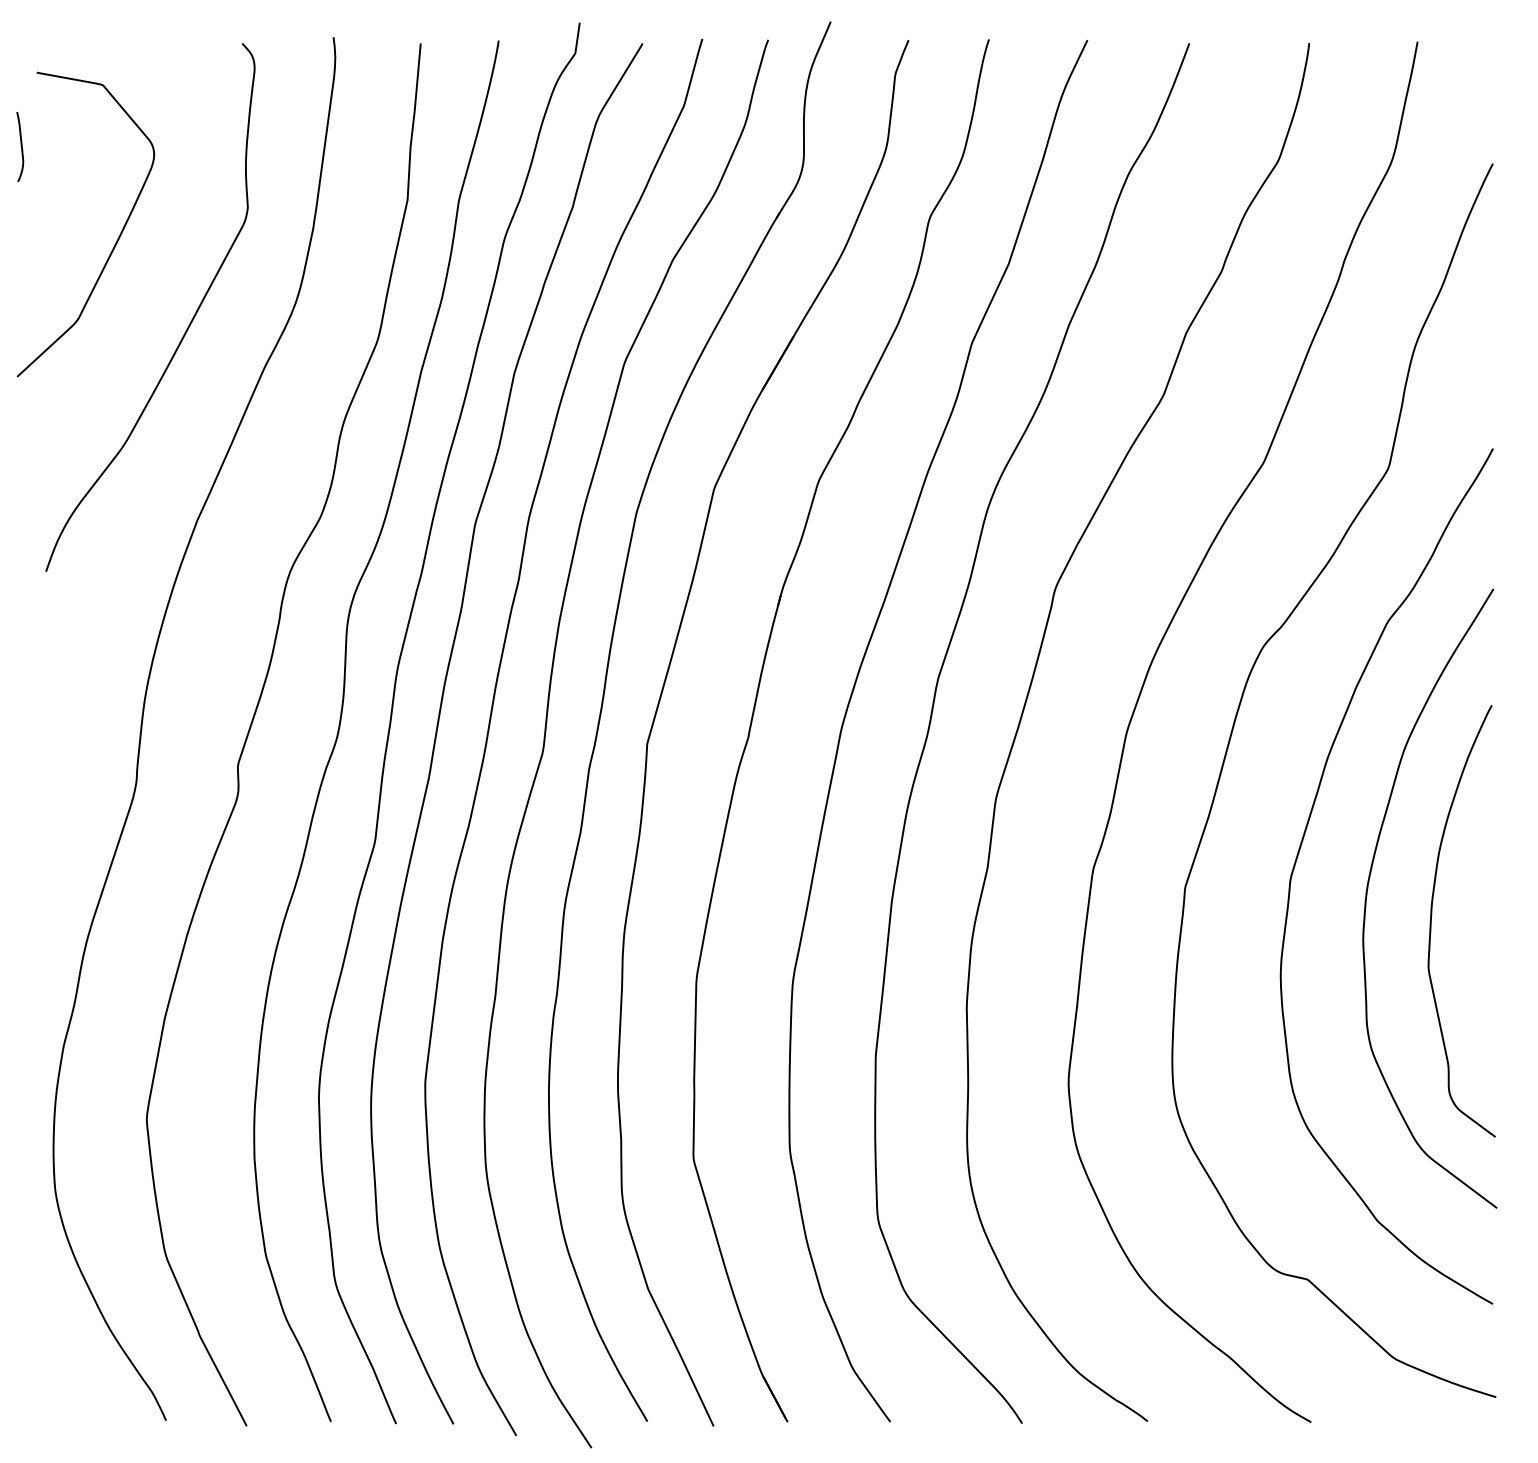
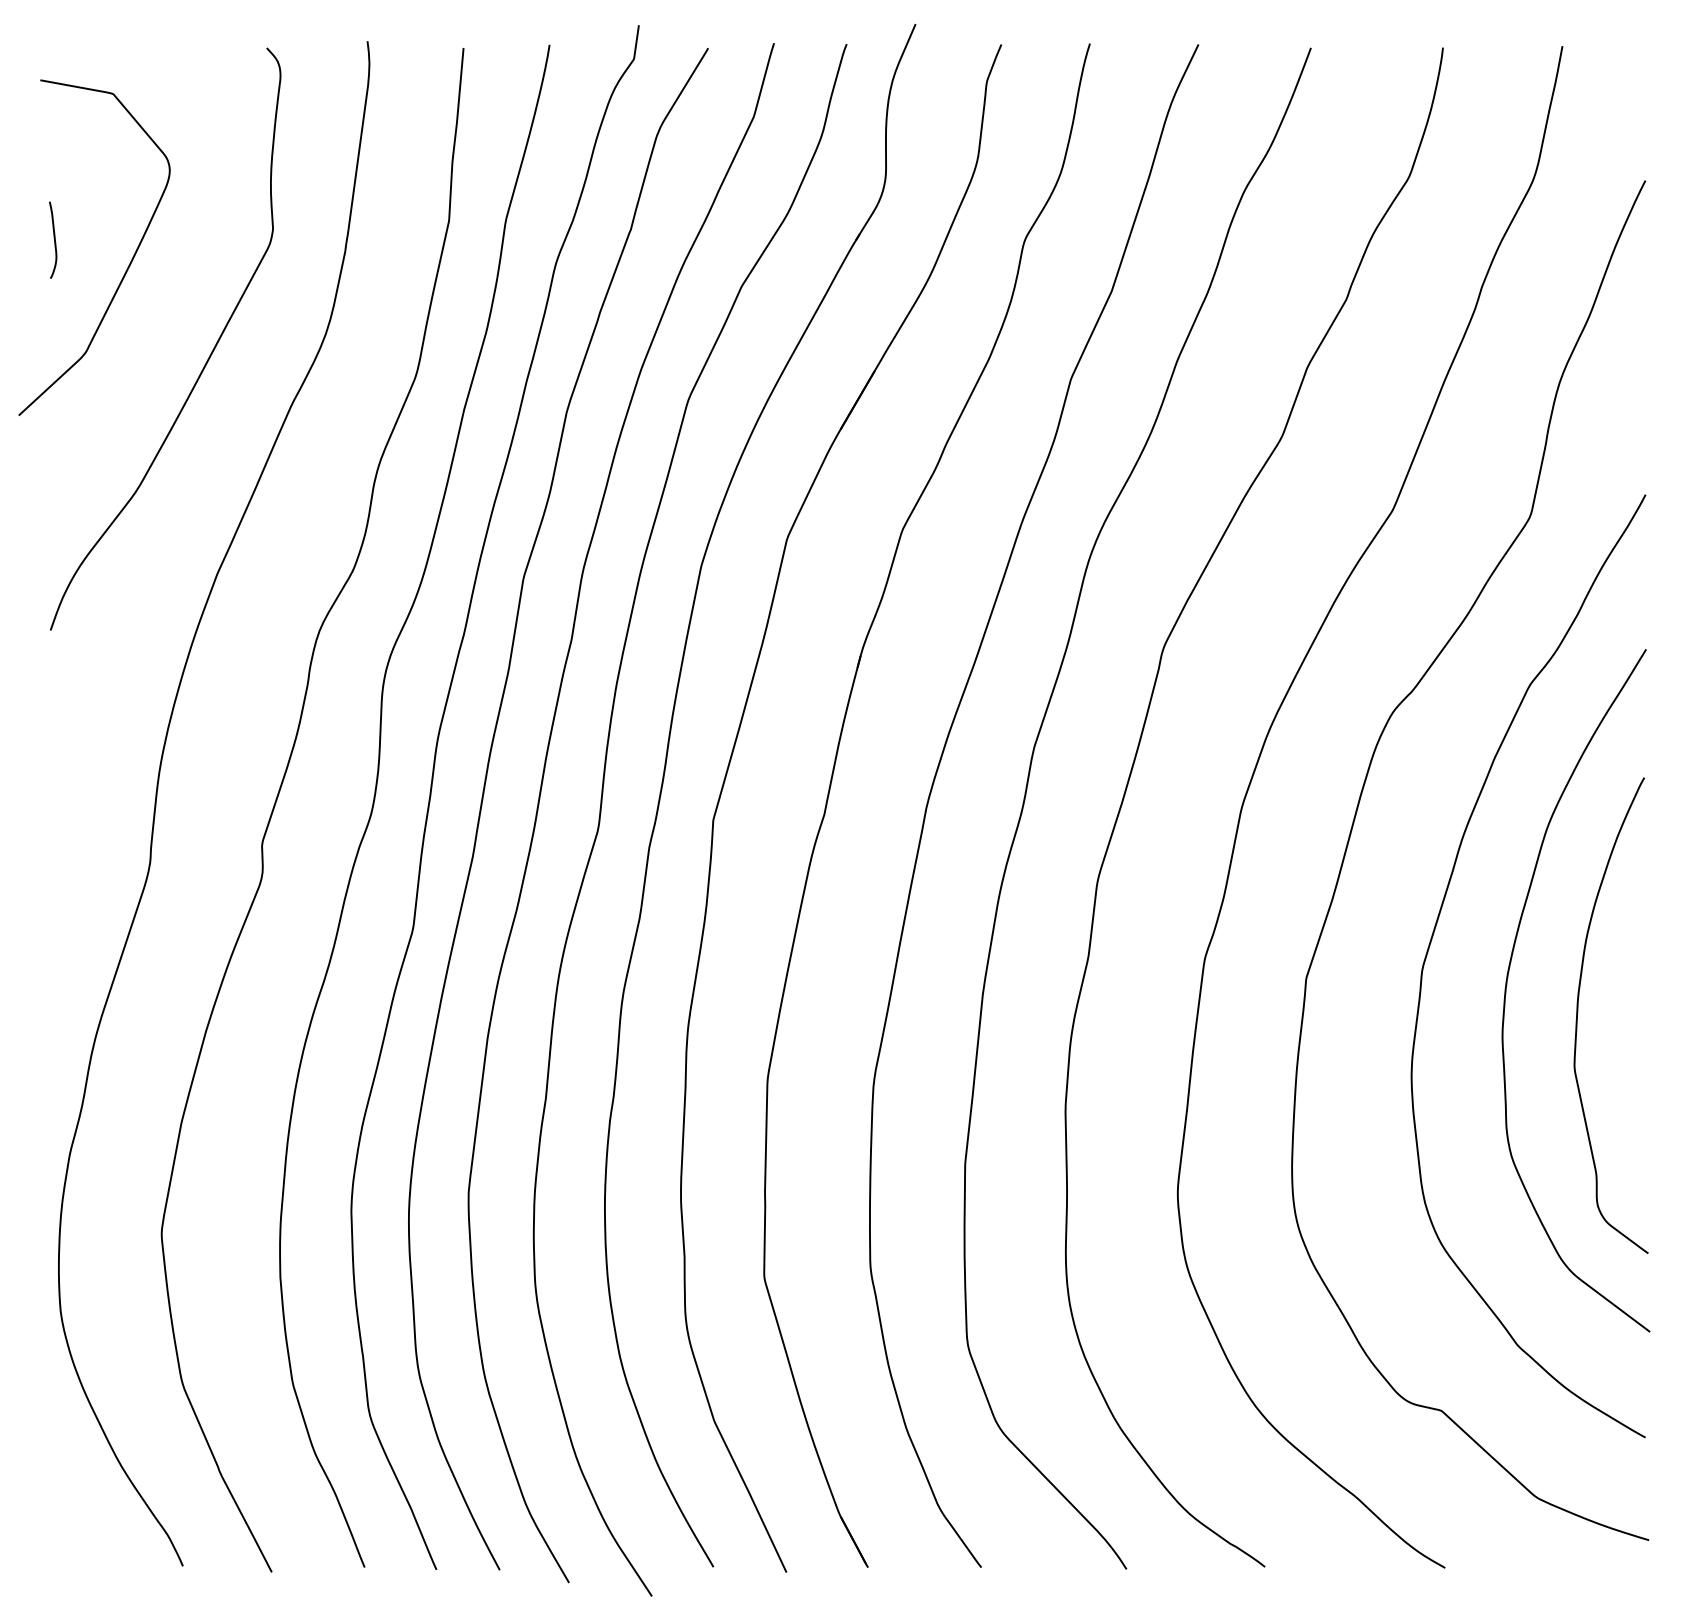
curve: (20, 145) -> (53, 238), moved

